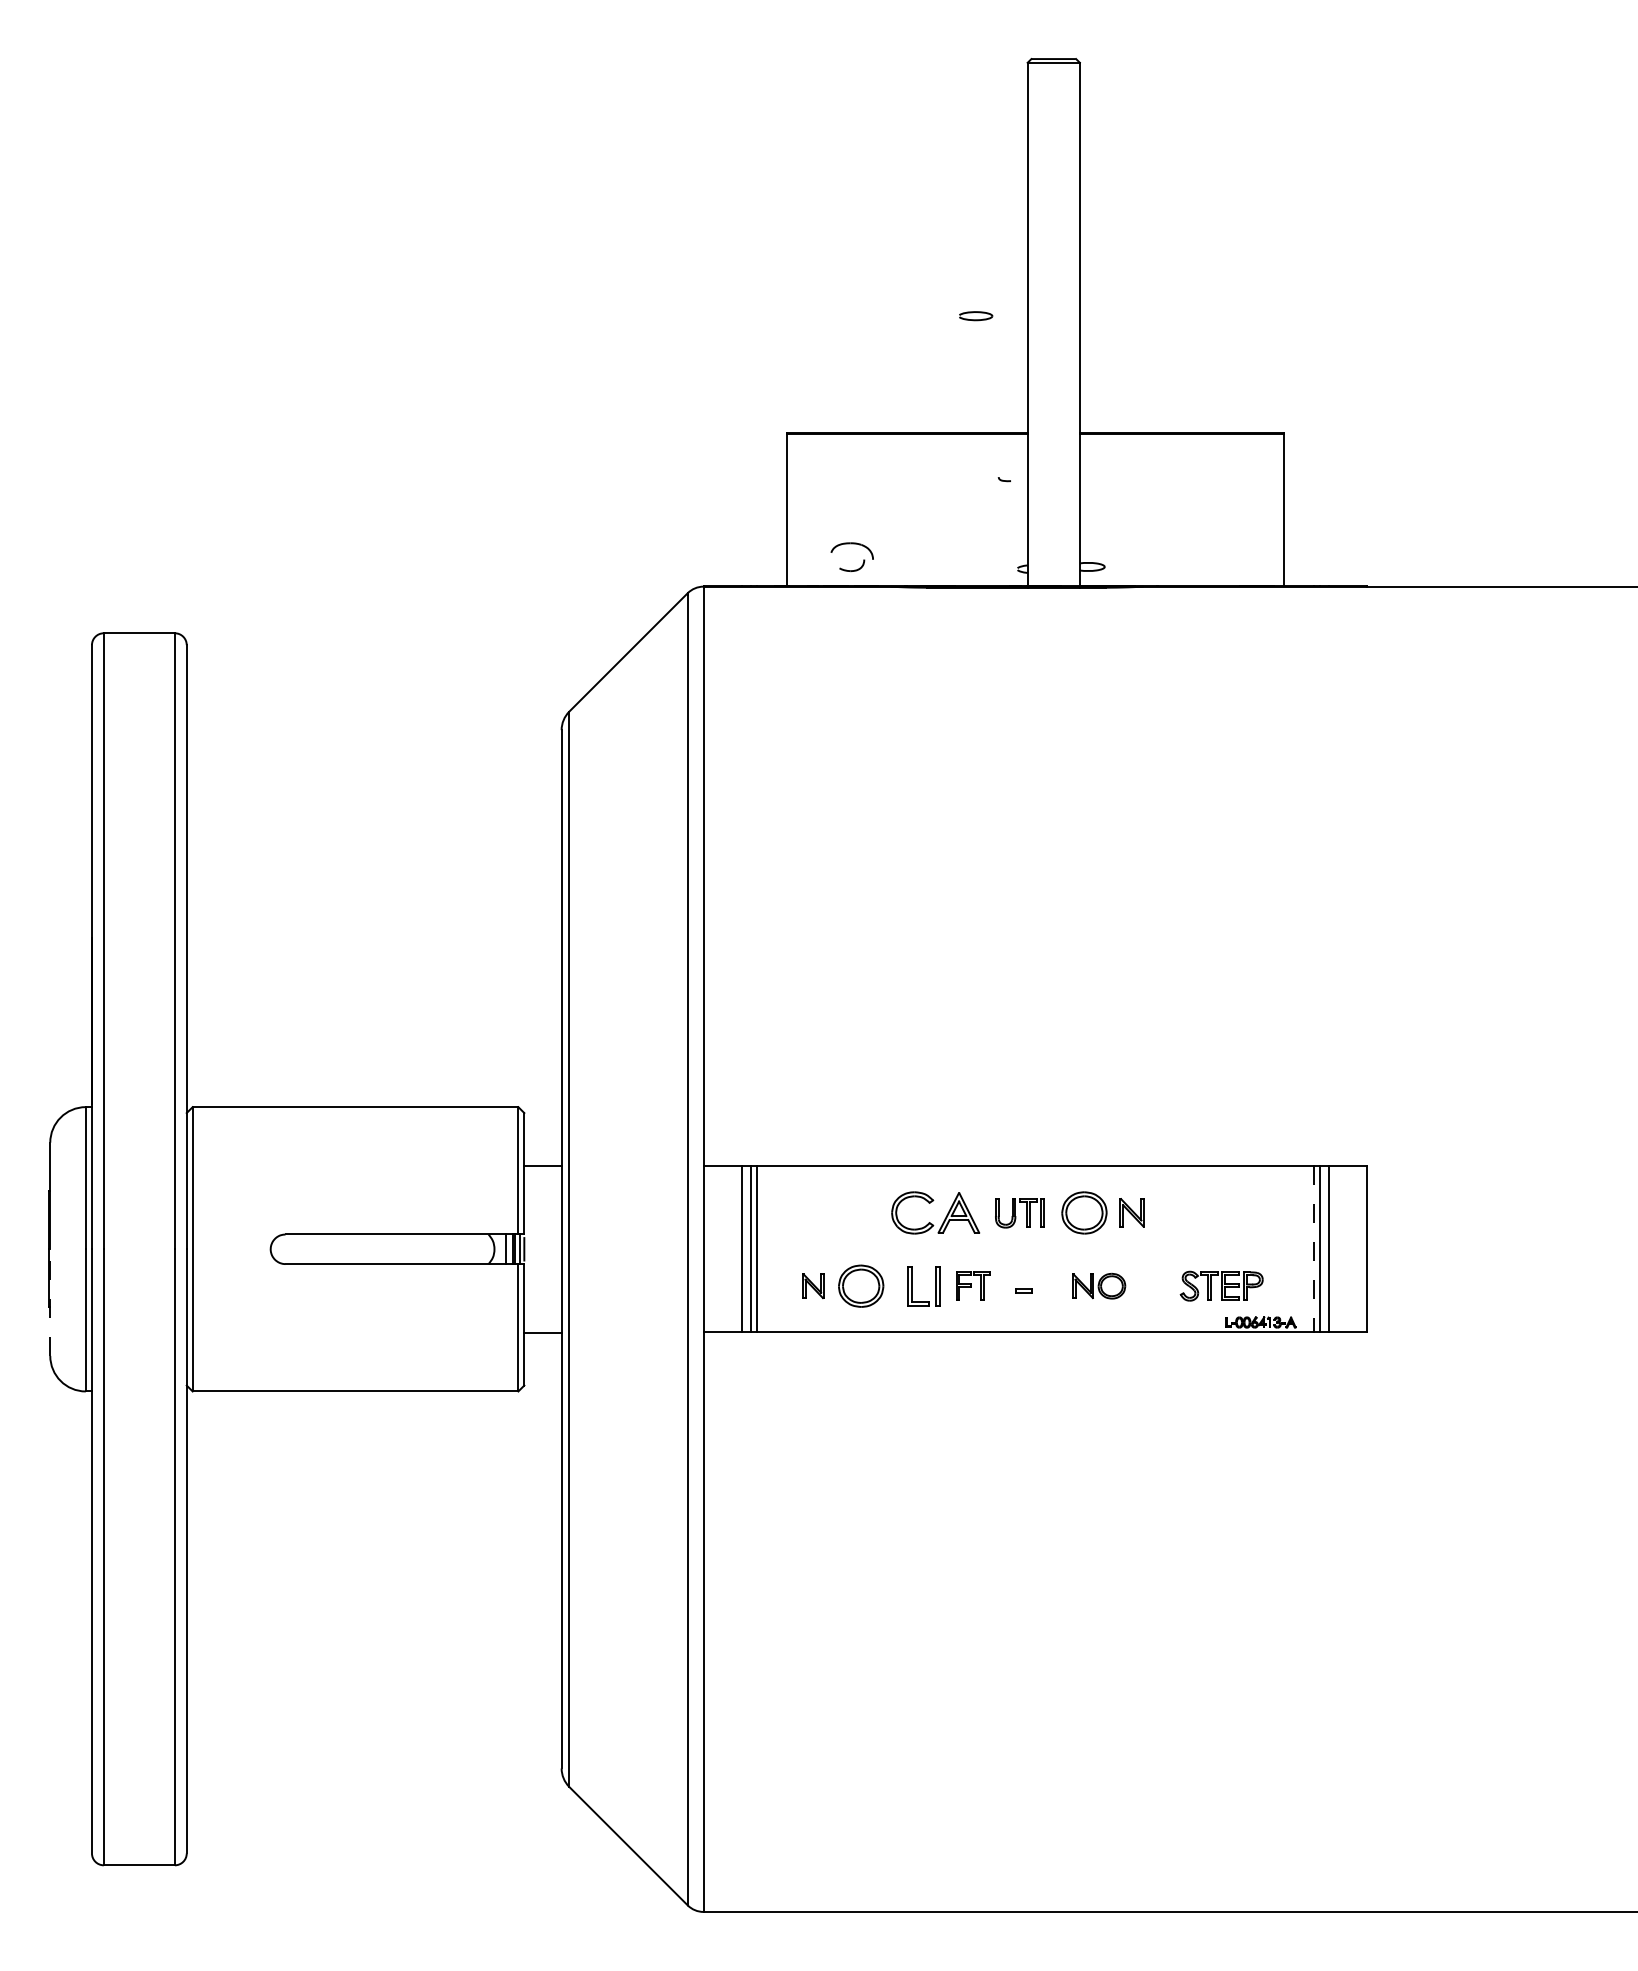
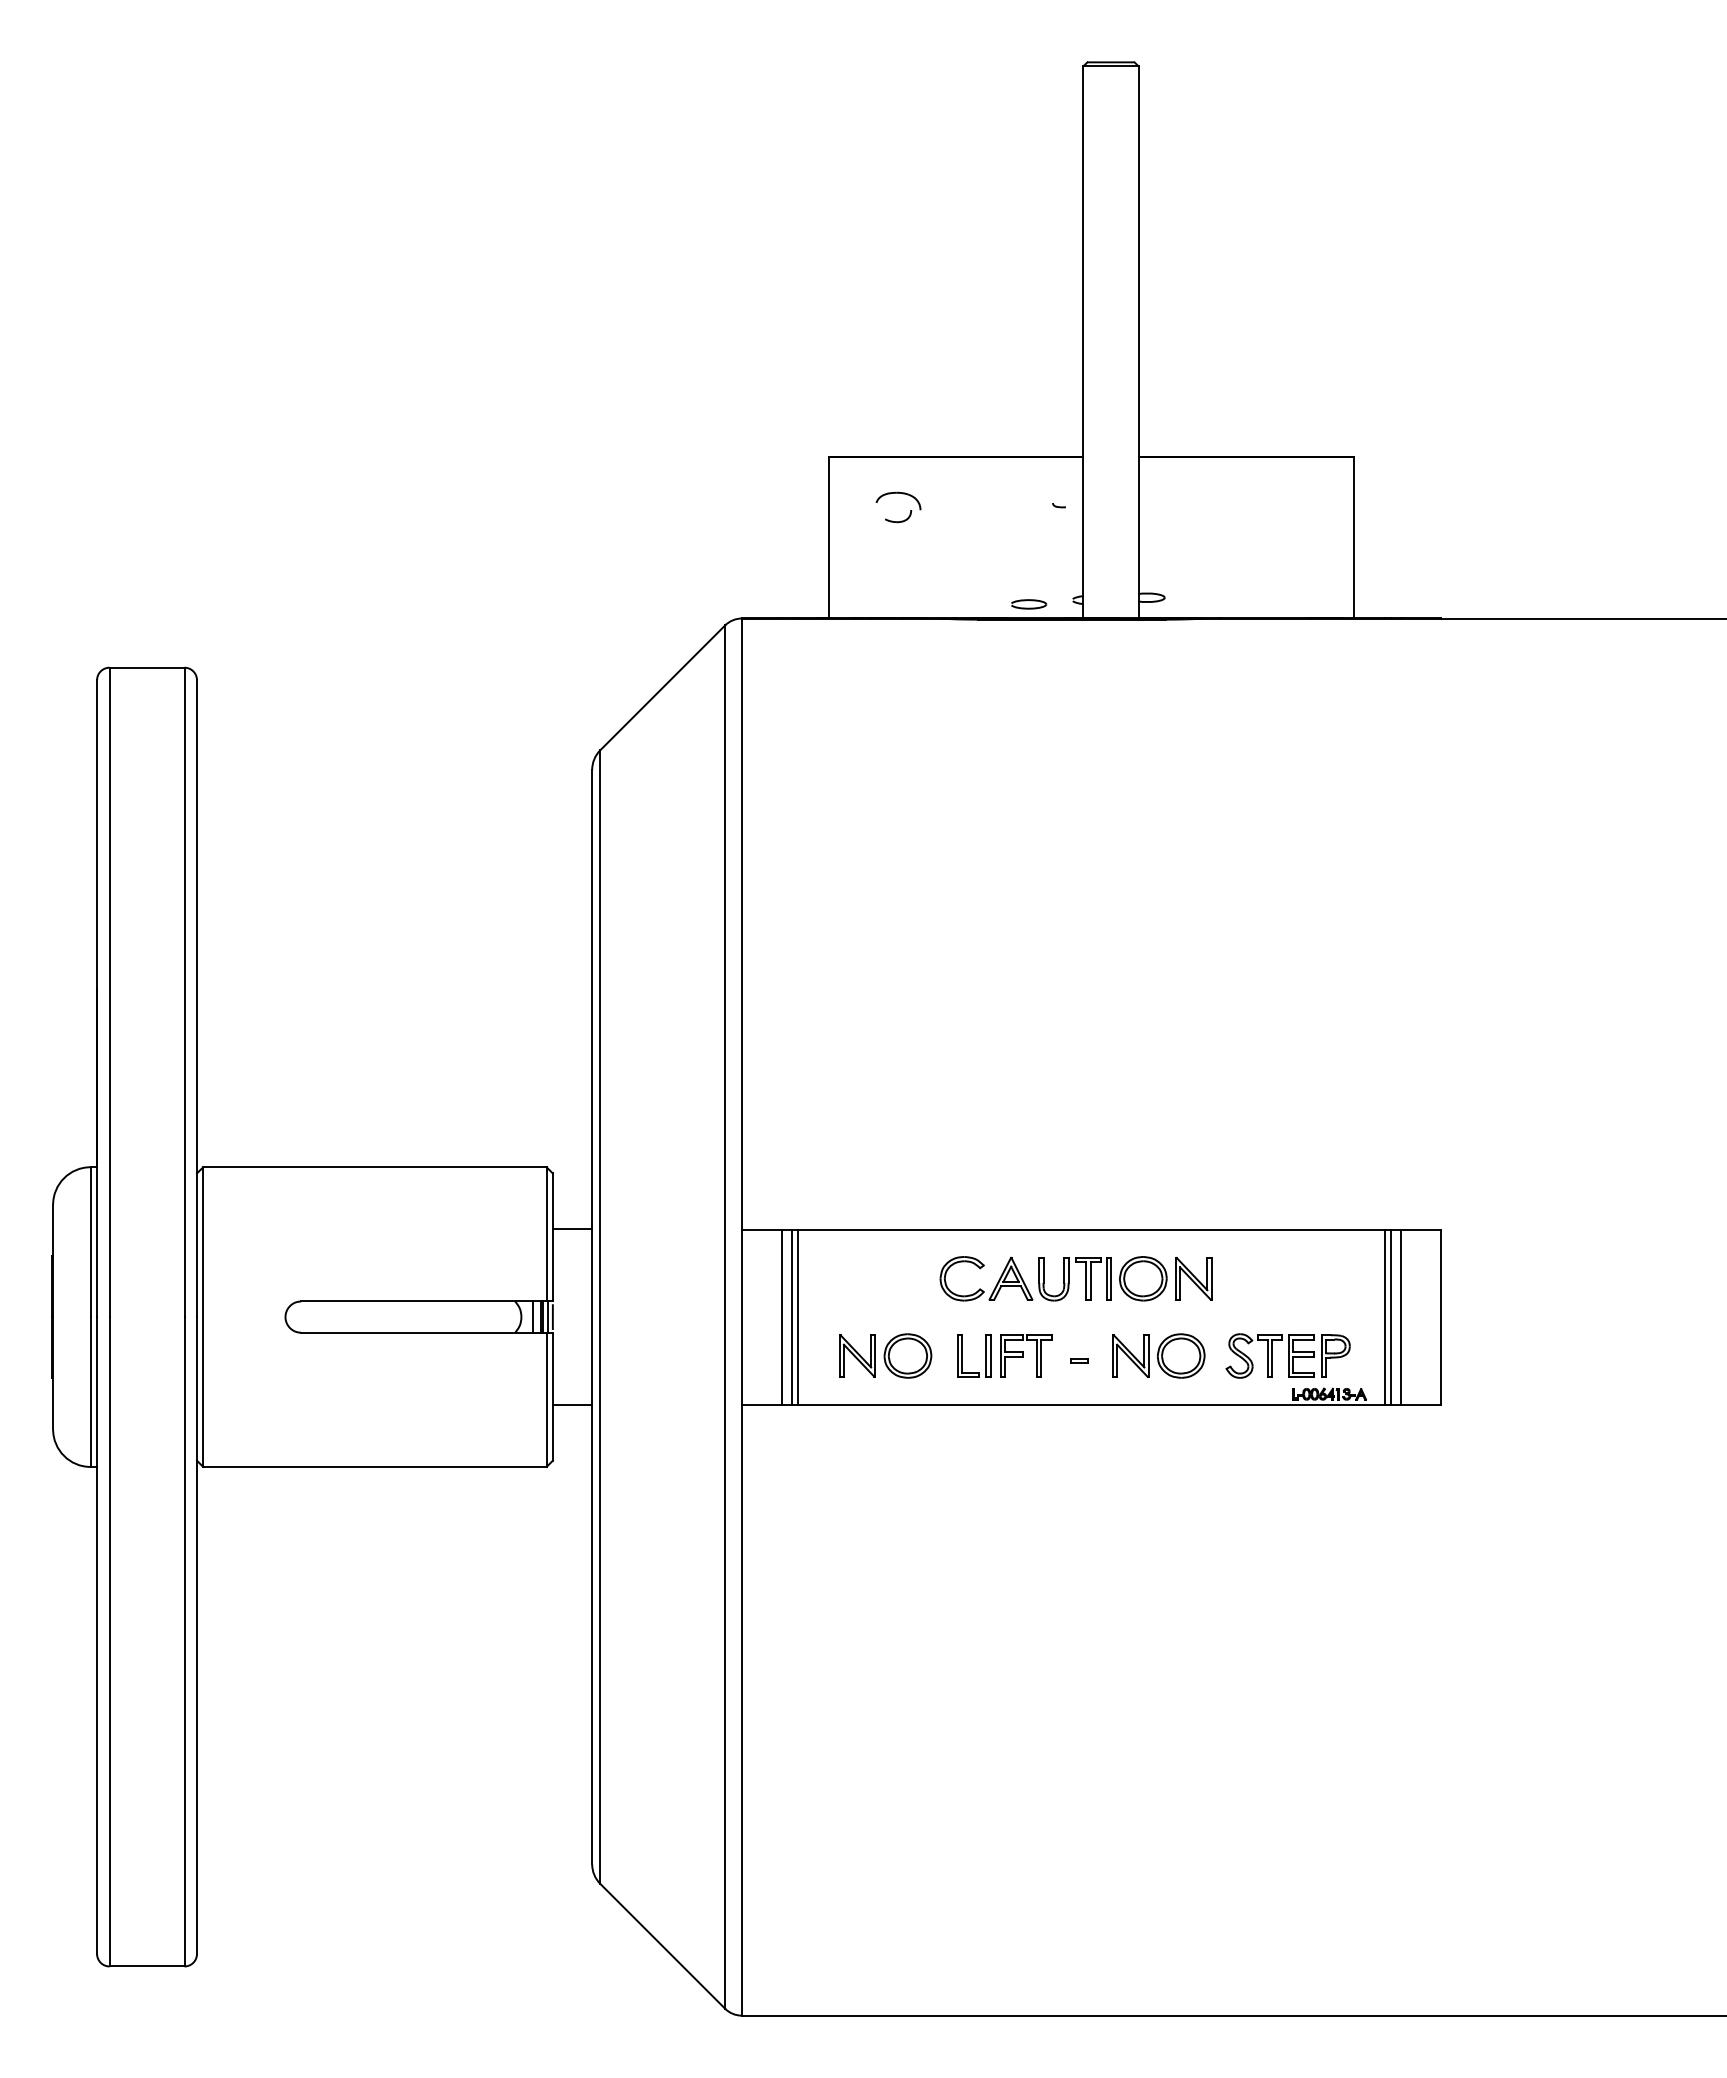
part: (976, 316) -> (1029, 604), moved
part: (863, 560) -> (910, 510), moved
part: (1132, 1212) -> (1193, 1278), size x1.43
part: (1019, 1213) -> (1074, 1279), size x1.43
line: (1314, 1249) -> (1385, 1317), dashed -> solid
part: (813, 1285) -> (857, 1355), size x1.67
part: (973, 1285) -> (1026, 1355), size x1.43
part: (1098, 1285) -> (1158, 1355), size x1.67
part: (1221, 1285) -> (1287, 1355), size x1.43
line: (50, 1301) -> (53, 1372), dashed -> solid

